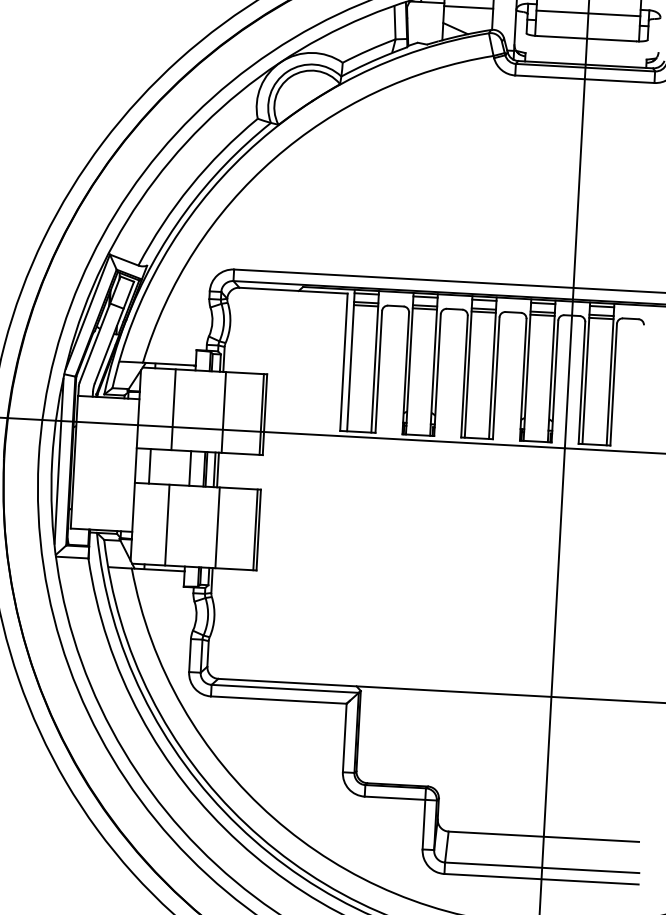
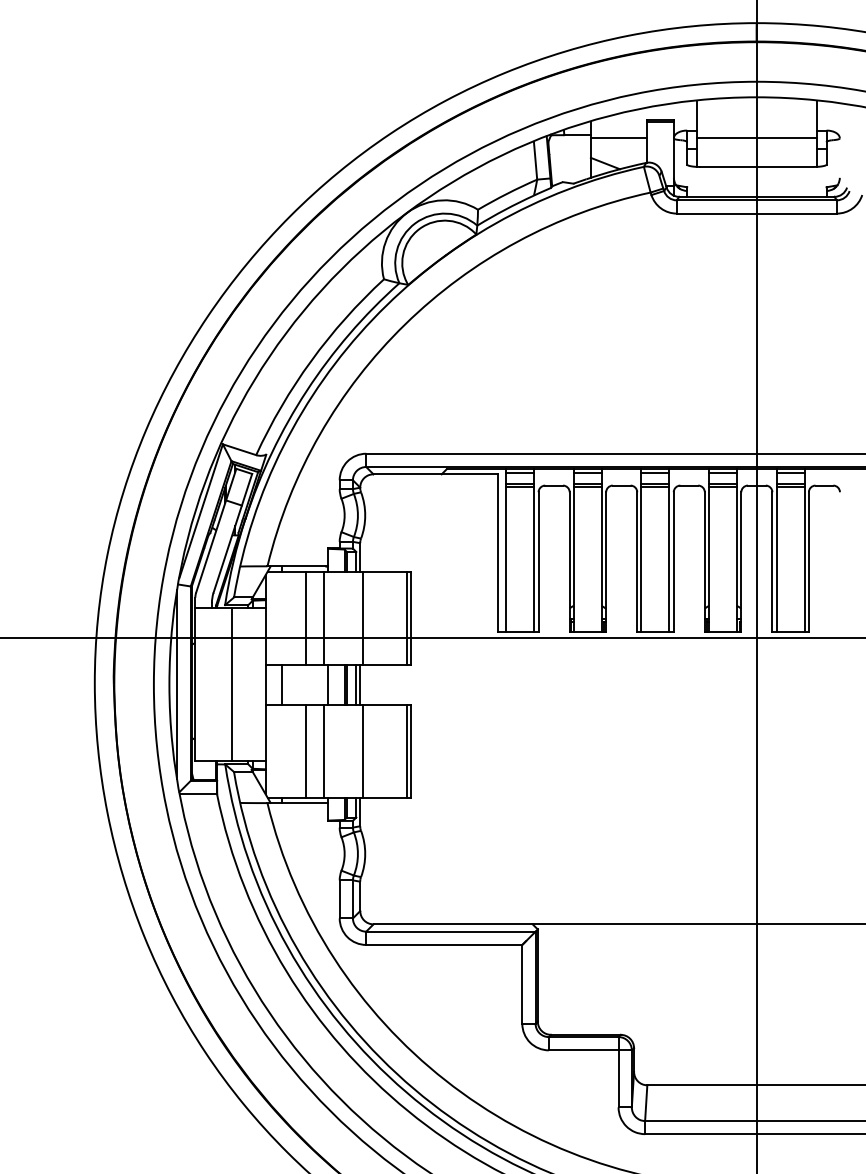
line: (190, 409) -> (324, 617), added
line: (107, 463) -> (232, 684), added
line: (183, 525) -> (324, 750), added

